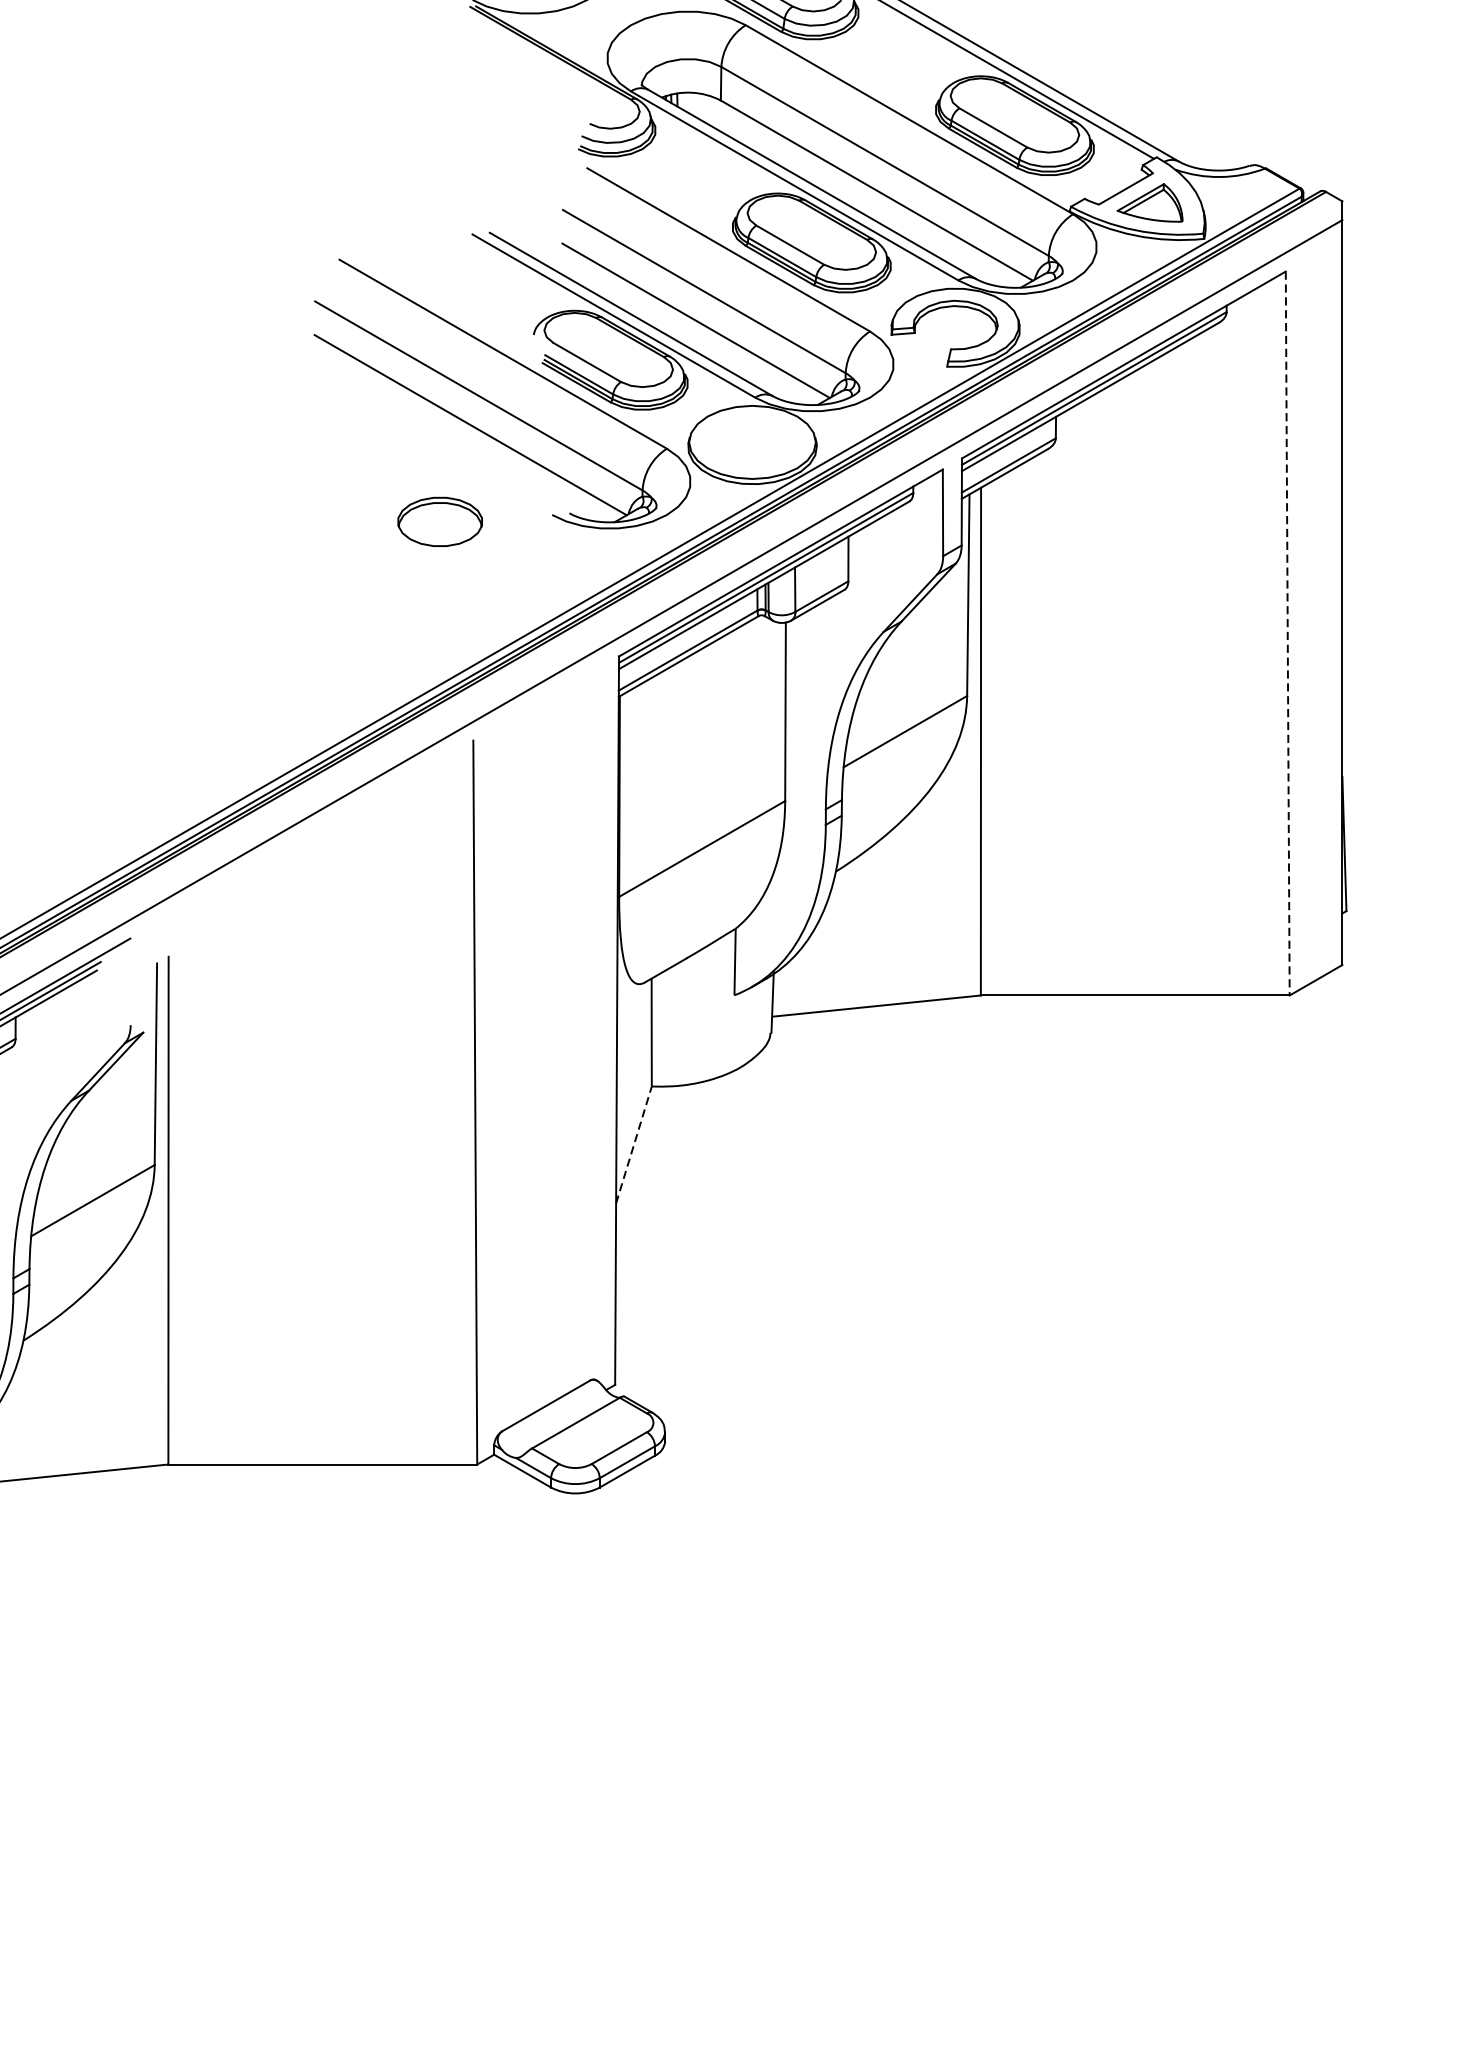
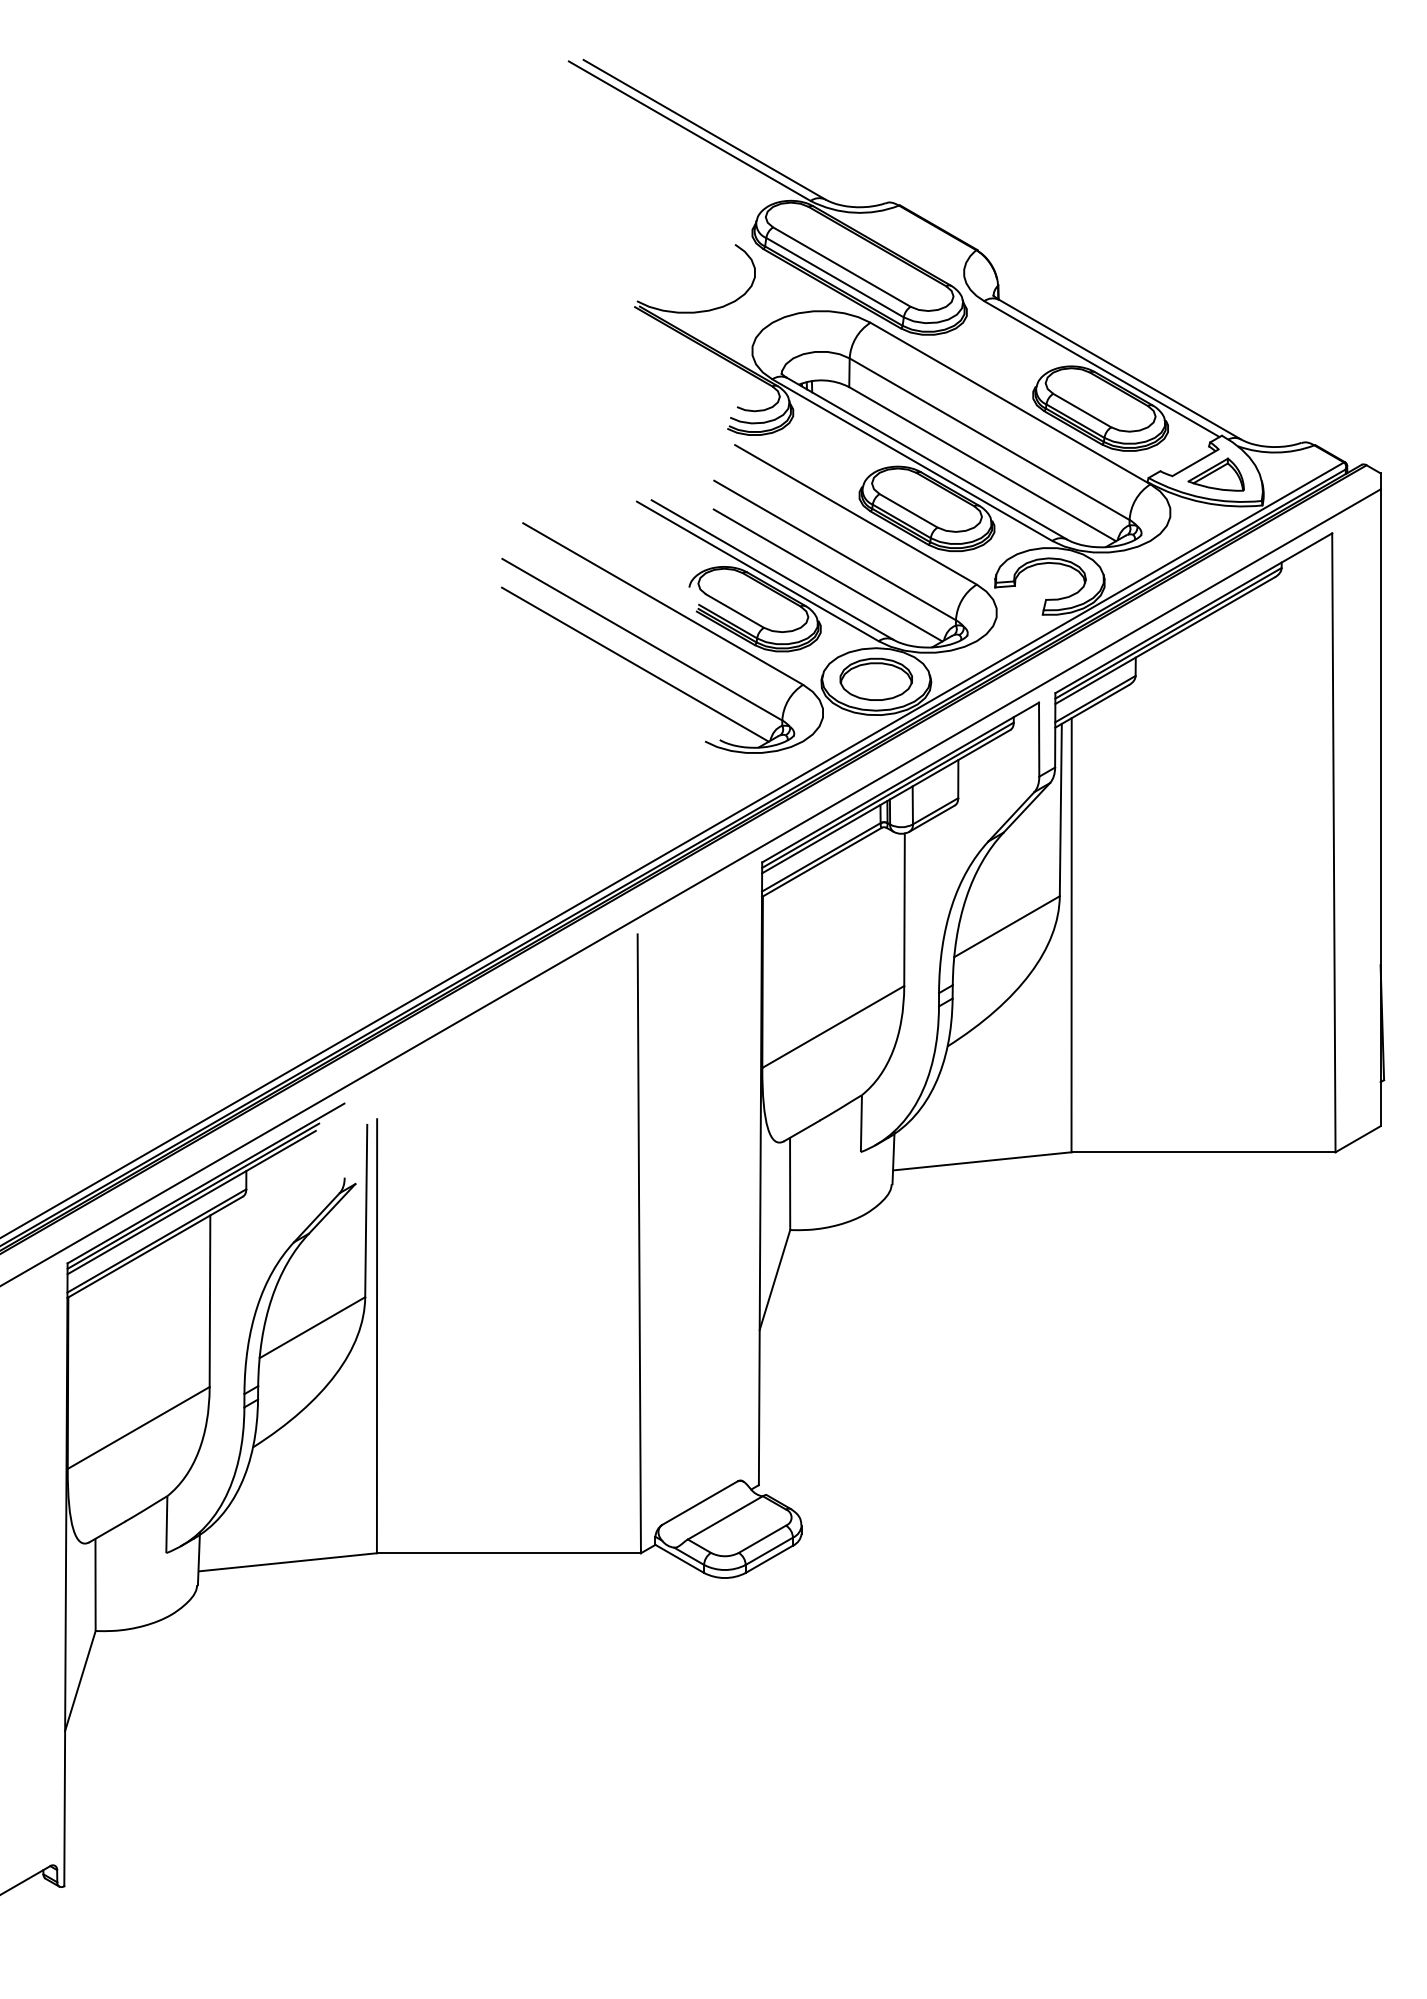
part: (439, 520) -> (875, 678), moved
line: (1287, 634) -> (1333, 843), dashed -> solid
line: (634, 1144) -> (775, 1279), dashed -> solid

